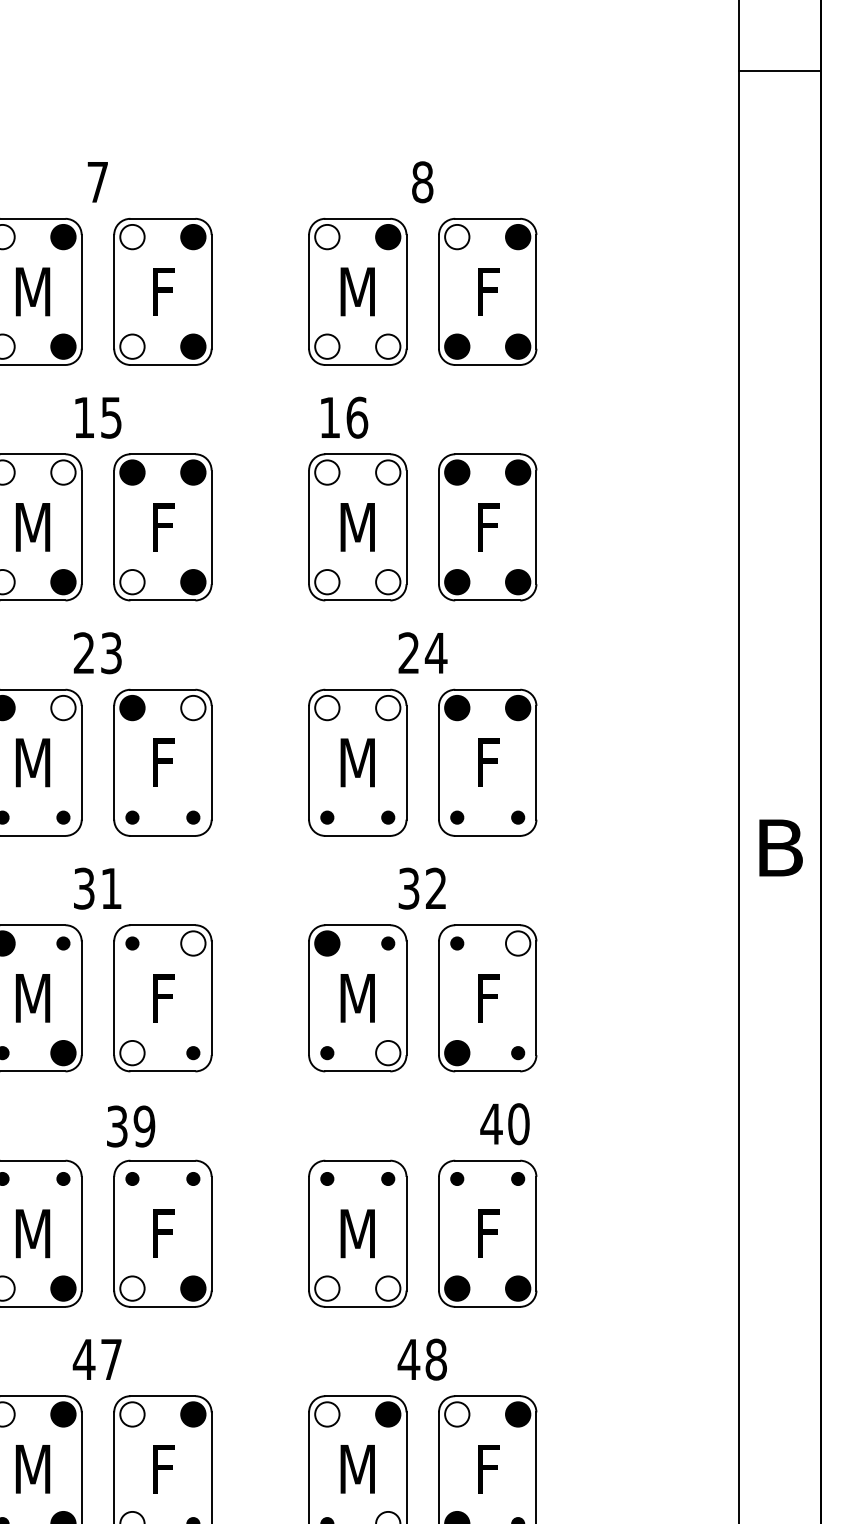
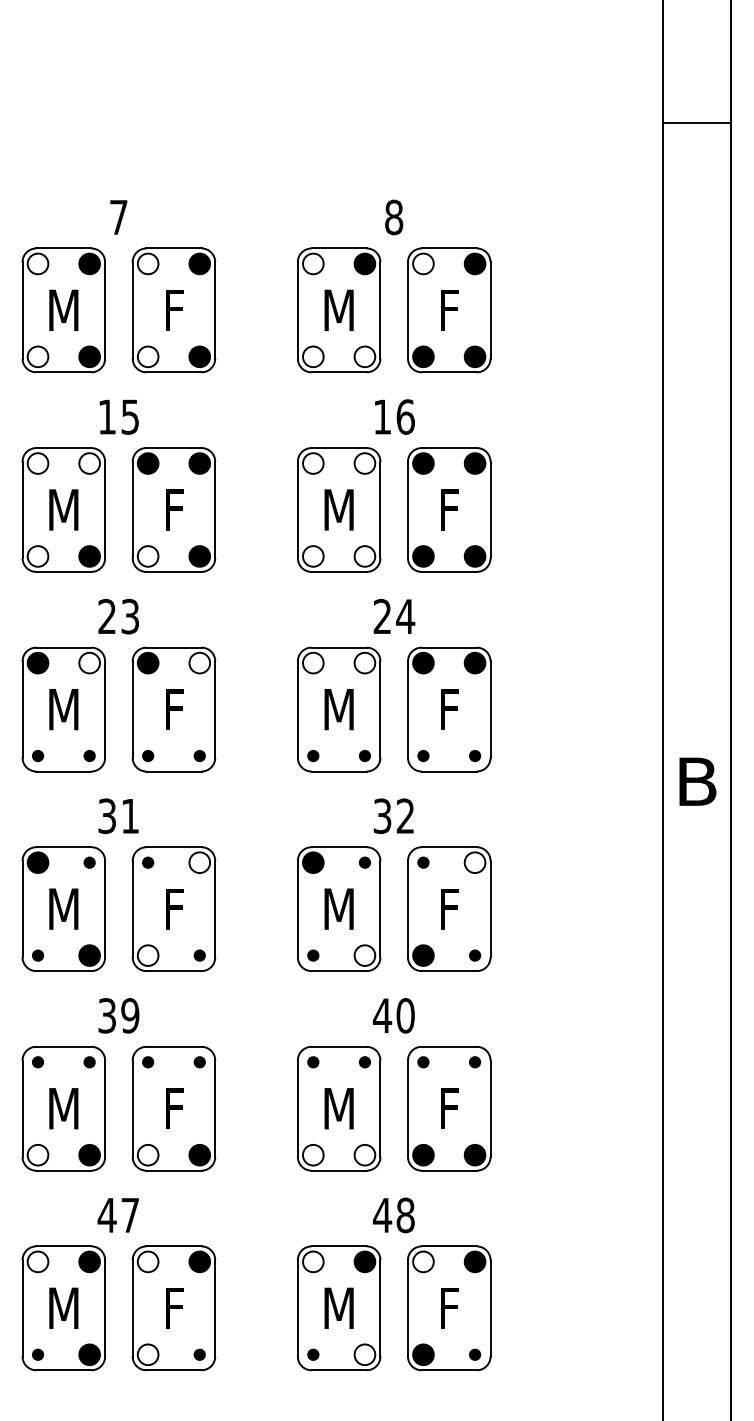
text: (344, 417) -> (394, 416), moved
text: (504, 1123) -> (393, 1015), moved
text: (130, 1126) -> (118, 1015), moved

